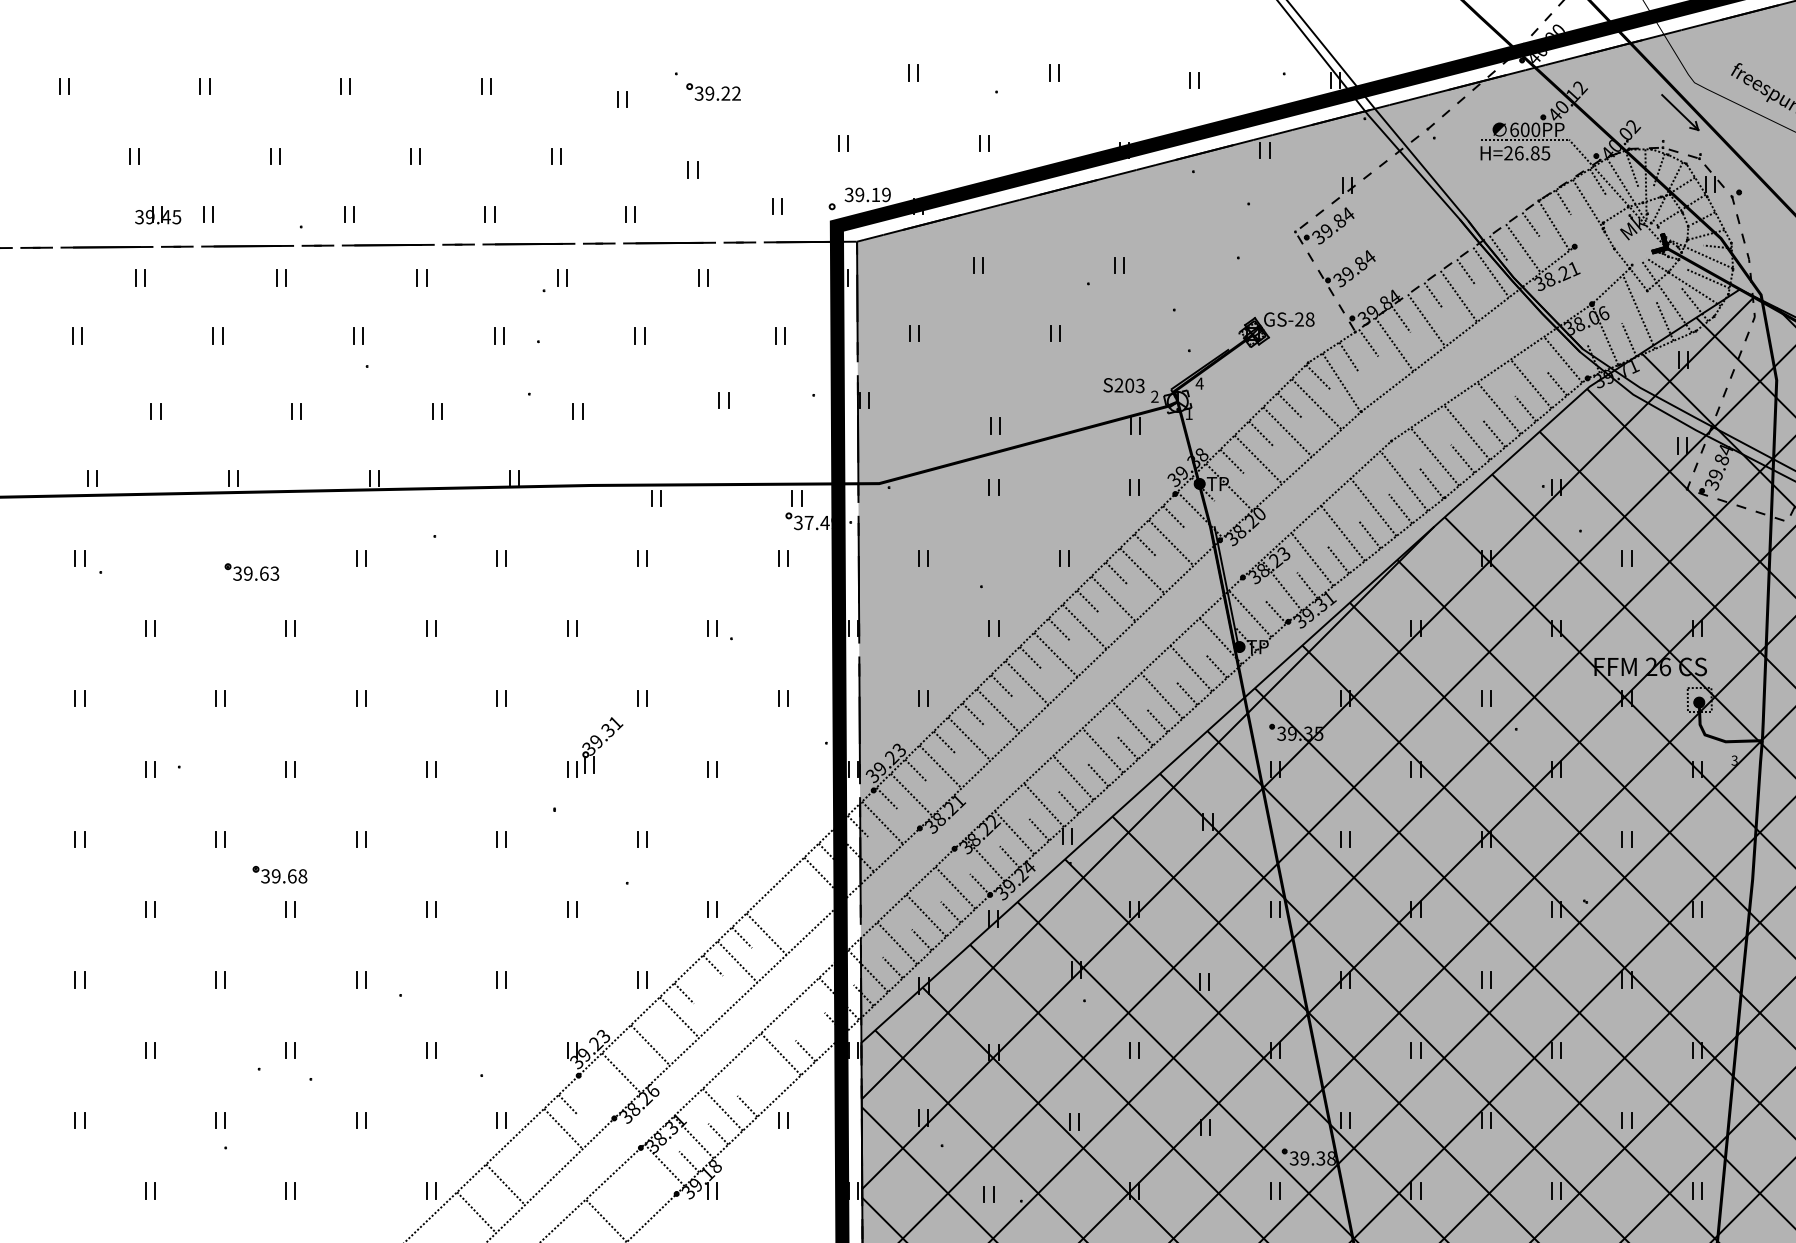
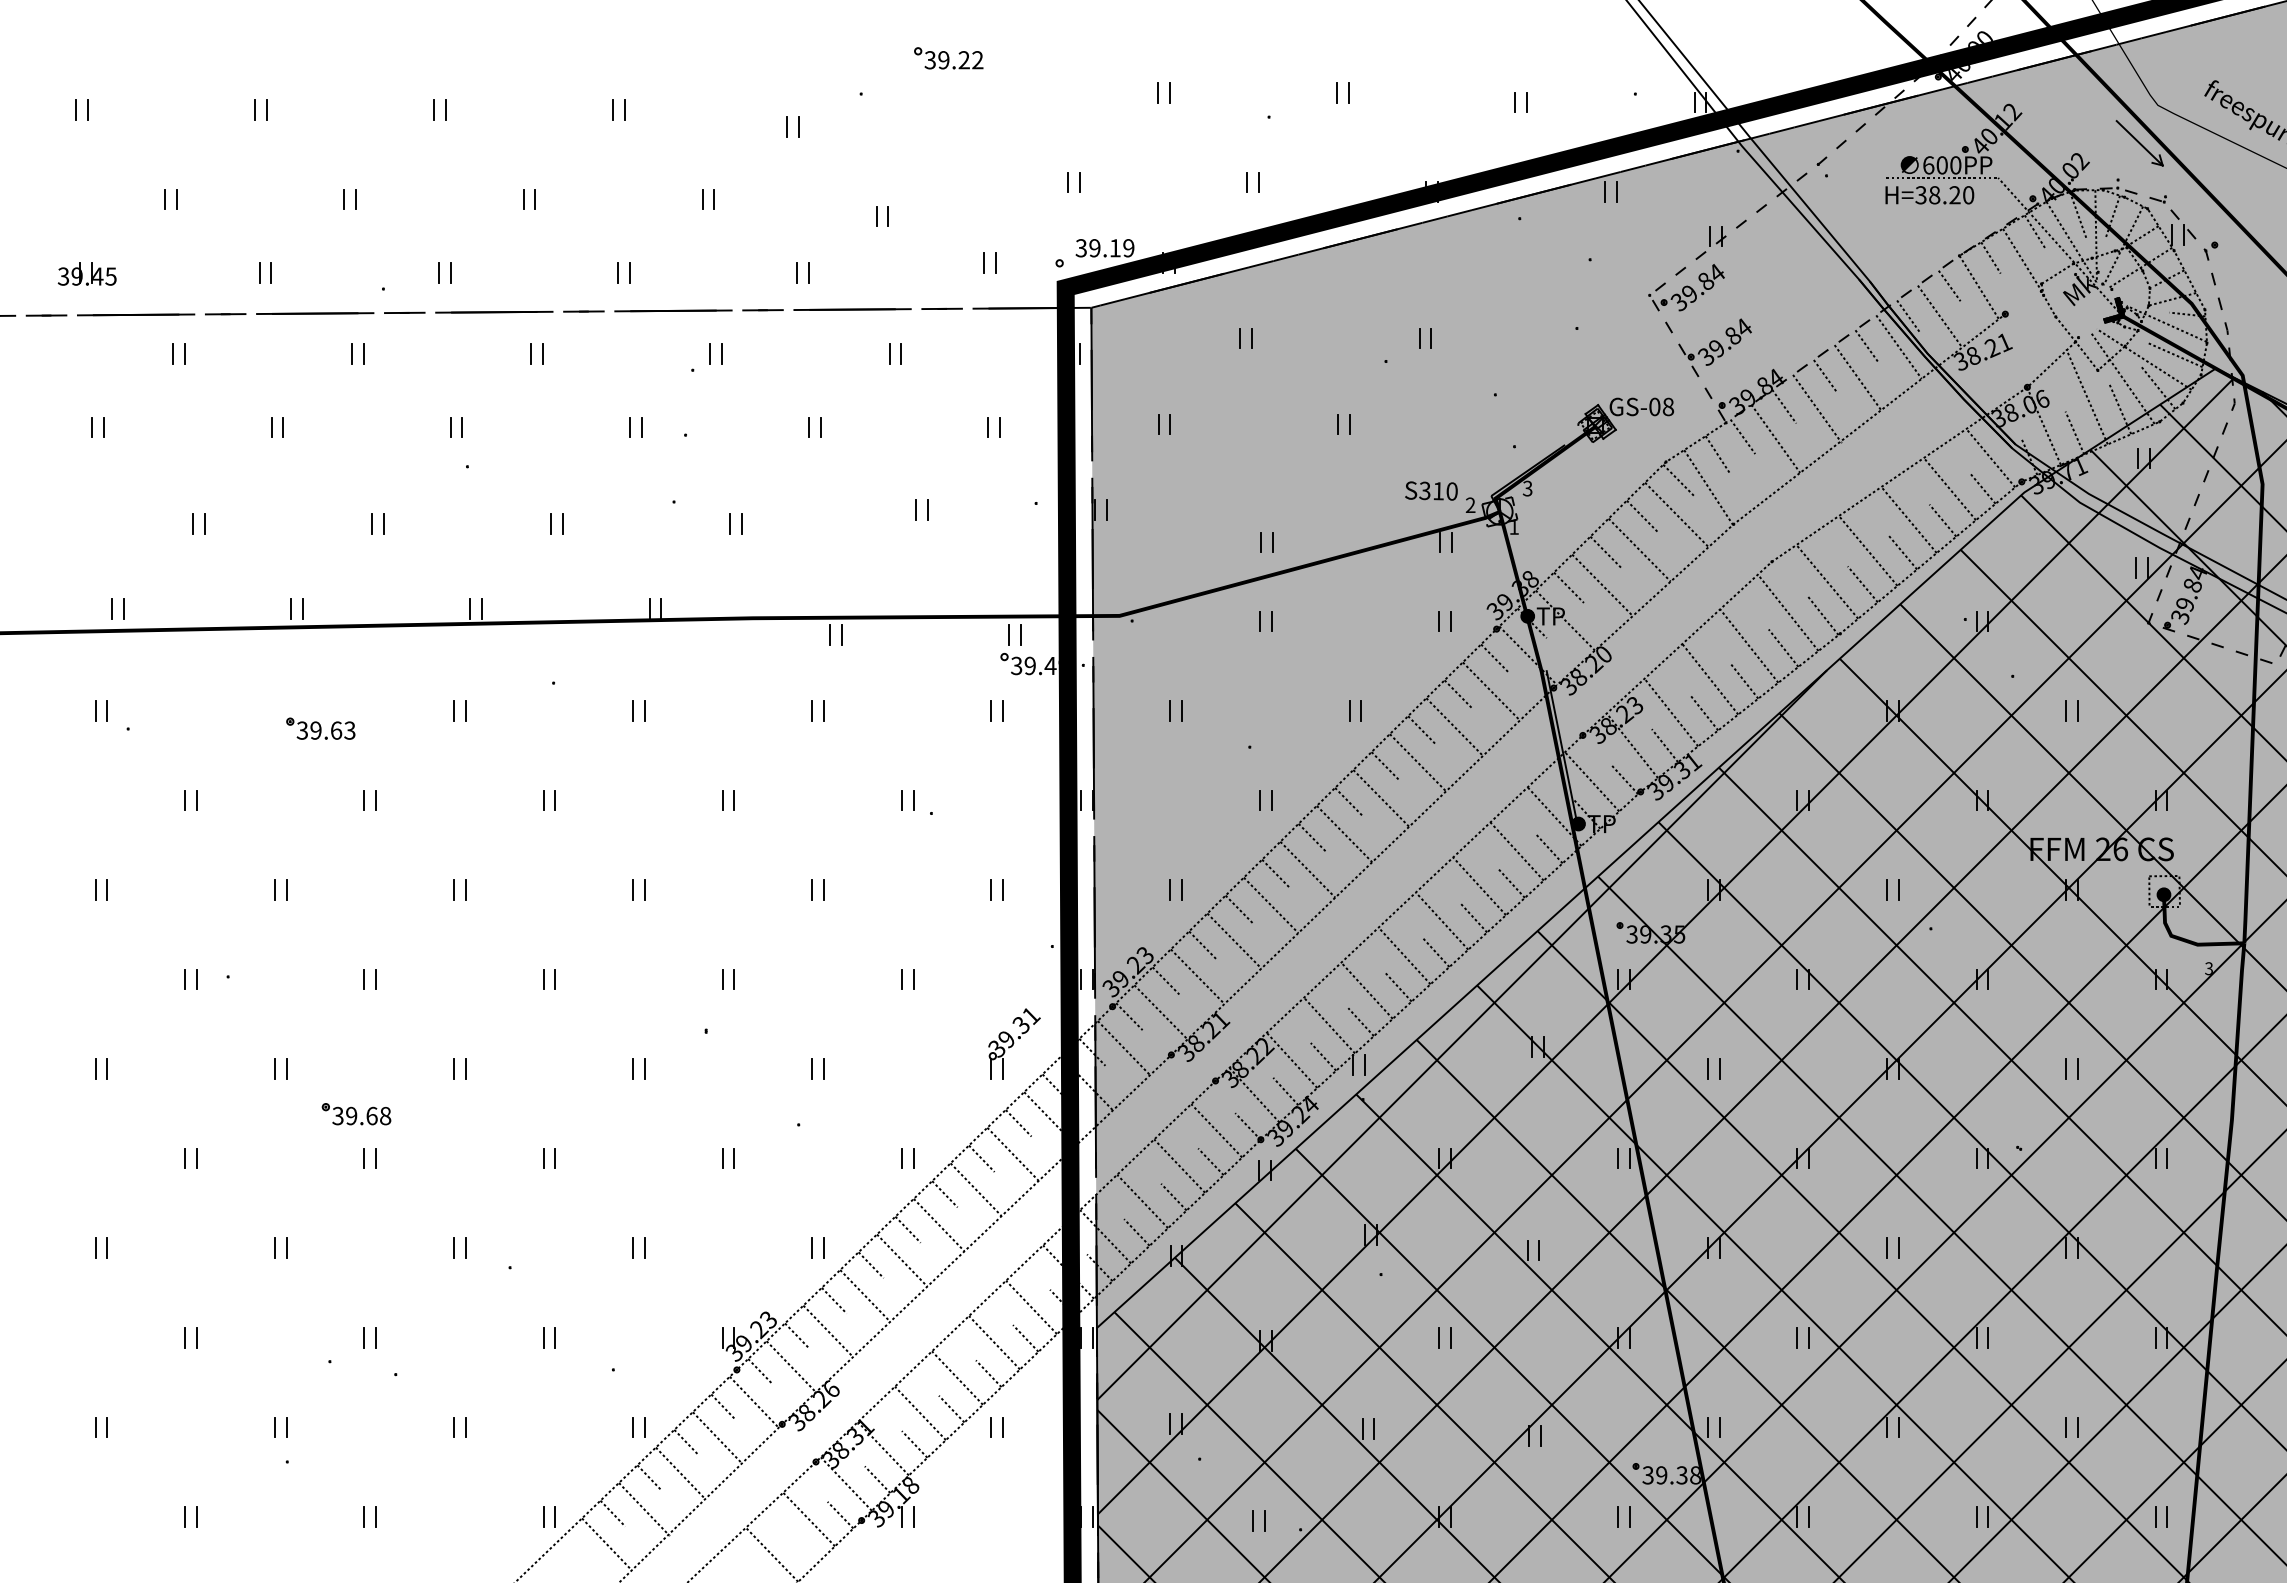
part: (713, 92) -> (948, 58), moved
text: (1526, 153) -> (1944, 195), H=26.85 -> H=38.20
part: (157, 214) -> (86, 273), moved
text: (1299, 319) -> (1654, 407), GS-28 -> GS-08
text: (1199, 383) -> (1527, 488), 4 -> 3
text: (1129, 385) -> (1438, 491), S203 -> S310
text: (808, 522) -> (1029, 665), 37.49 -> 39.49
part: (602, 744) -> (1014, 1043), moved
line: (799, 881) -> (1018, 1122), added
line: (795, 905) -> (1012, 1153), added
line: (770, 909) -> (981, 1158), added
line: (708, 989) -> (902, 1260), added
line: (654, 1021) -> (833, 1300), added
line: (810, 1026) -> (1031, 1307), added
line: (626, 1049) -> (797, 1336), added
line: (597, 1076) -> (760, 1371), added
line: (776, 1078) -> (988, 1373), added
line: (751, 1081) -> (957, 1377), added
line: (591, 1100) -> (753, 1401), added
line: (539, 1132) -> (686, 1442), added
line: (534, 1157) -> (680, 1473), added
line: (510, 1160) -> (649, 1478), added
line: (481, 1188) -> (612, 1513), added
line: (660, 1189) -> (840, 1514), added
line: (635, 1193) -> (809, 1519), added

